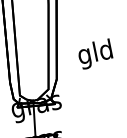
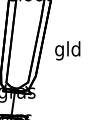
text: (95, 53) -> (67, 50), moved

